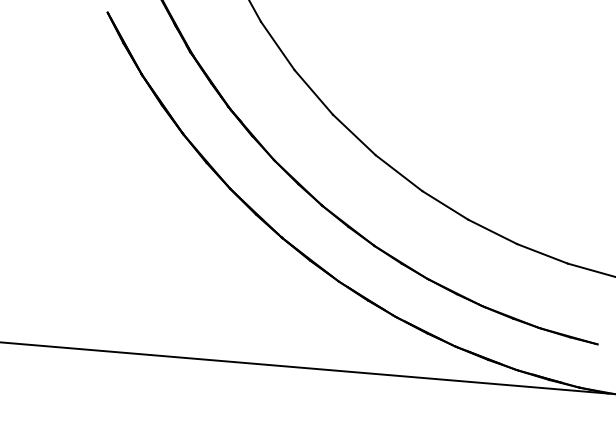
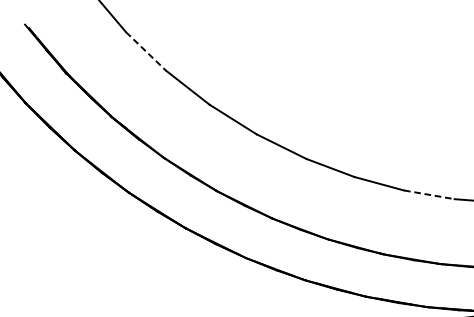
line: (278, 46) -> (146, 51), solid -> dashed
line: (542, 254) -> (429, 195), solid -> dashed

